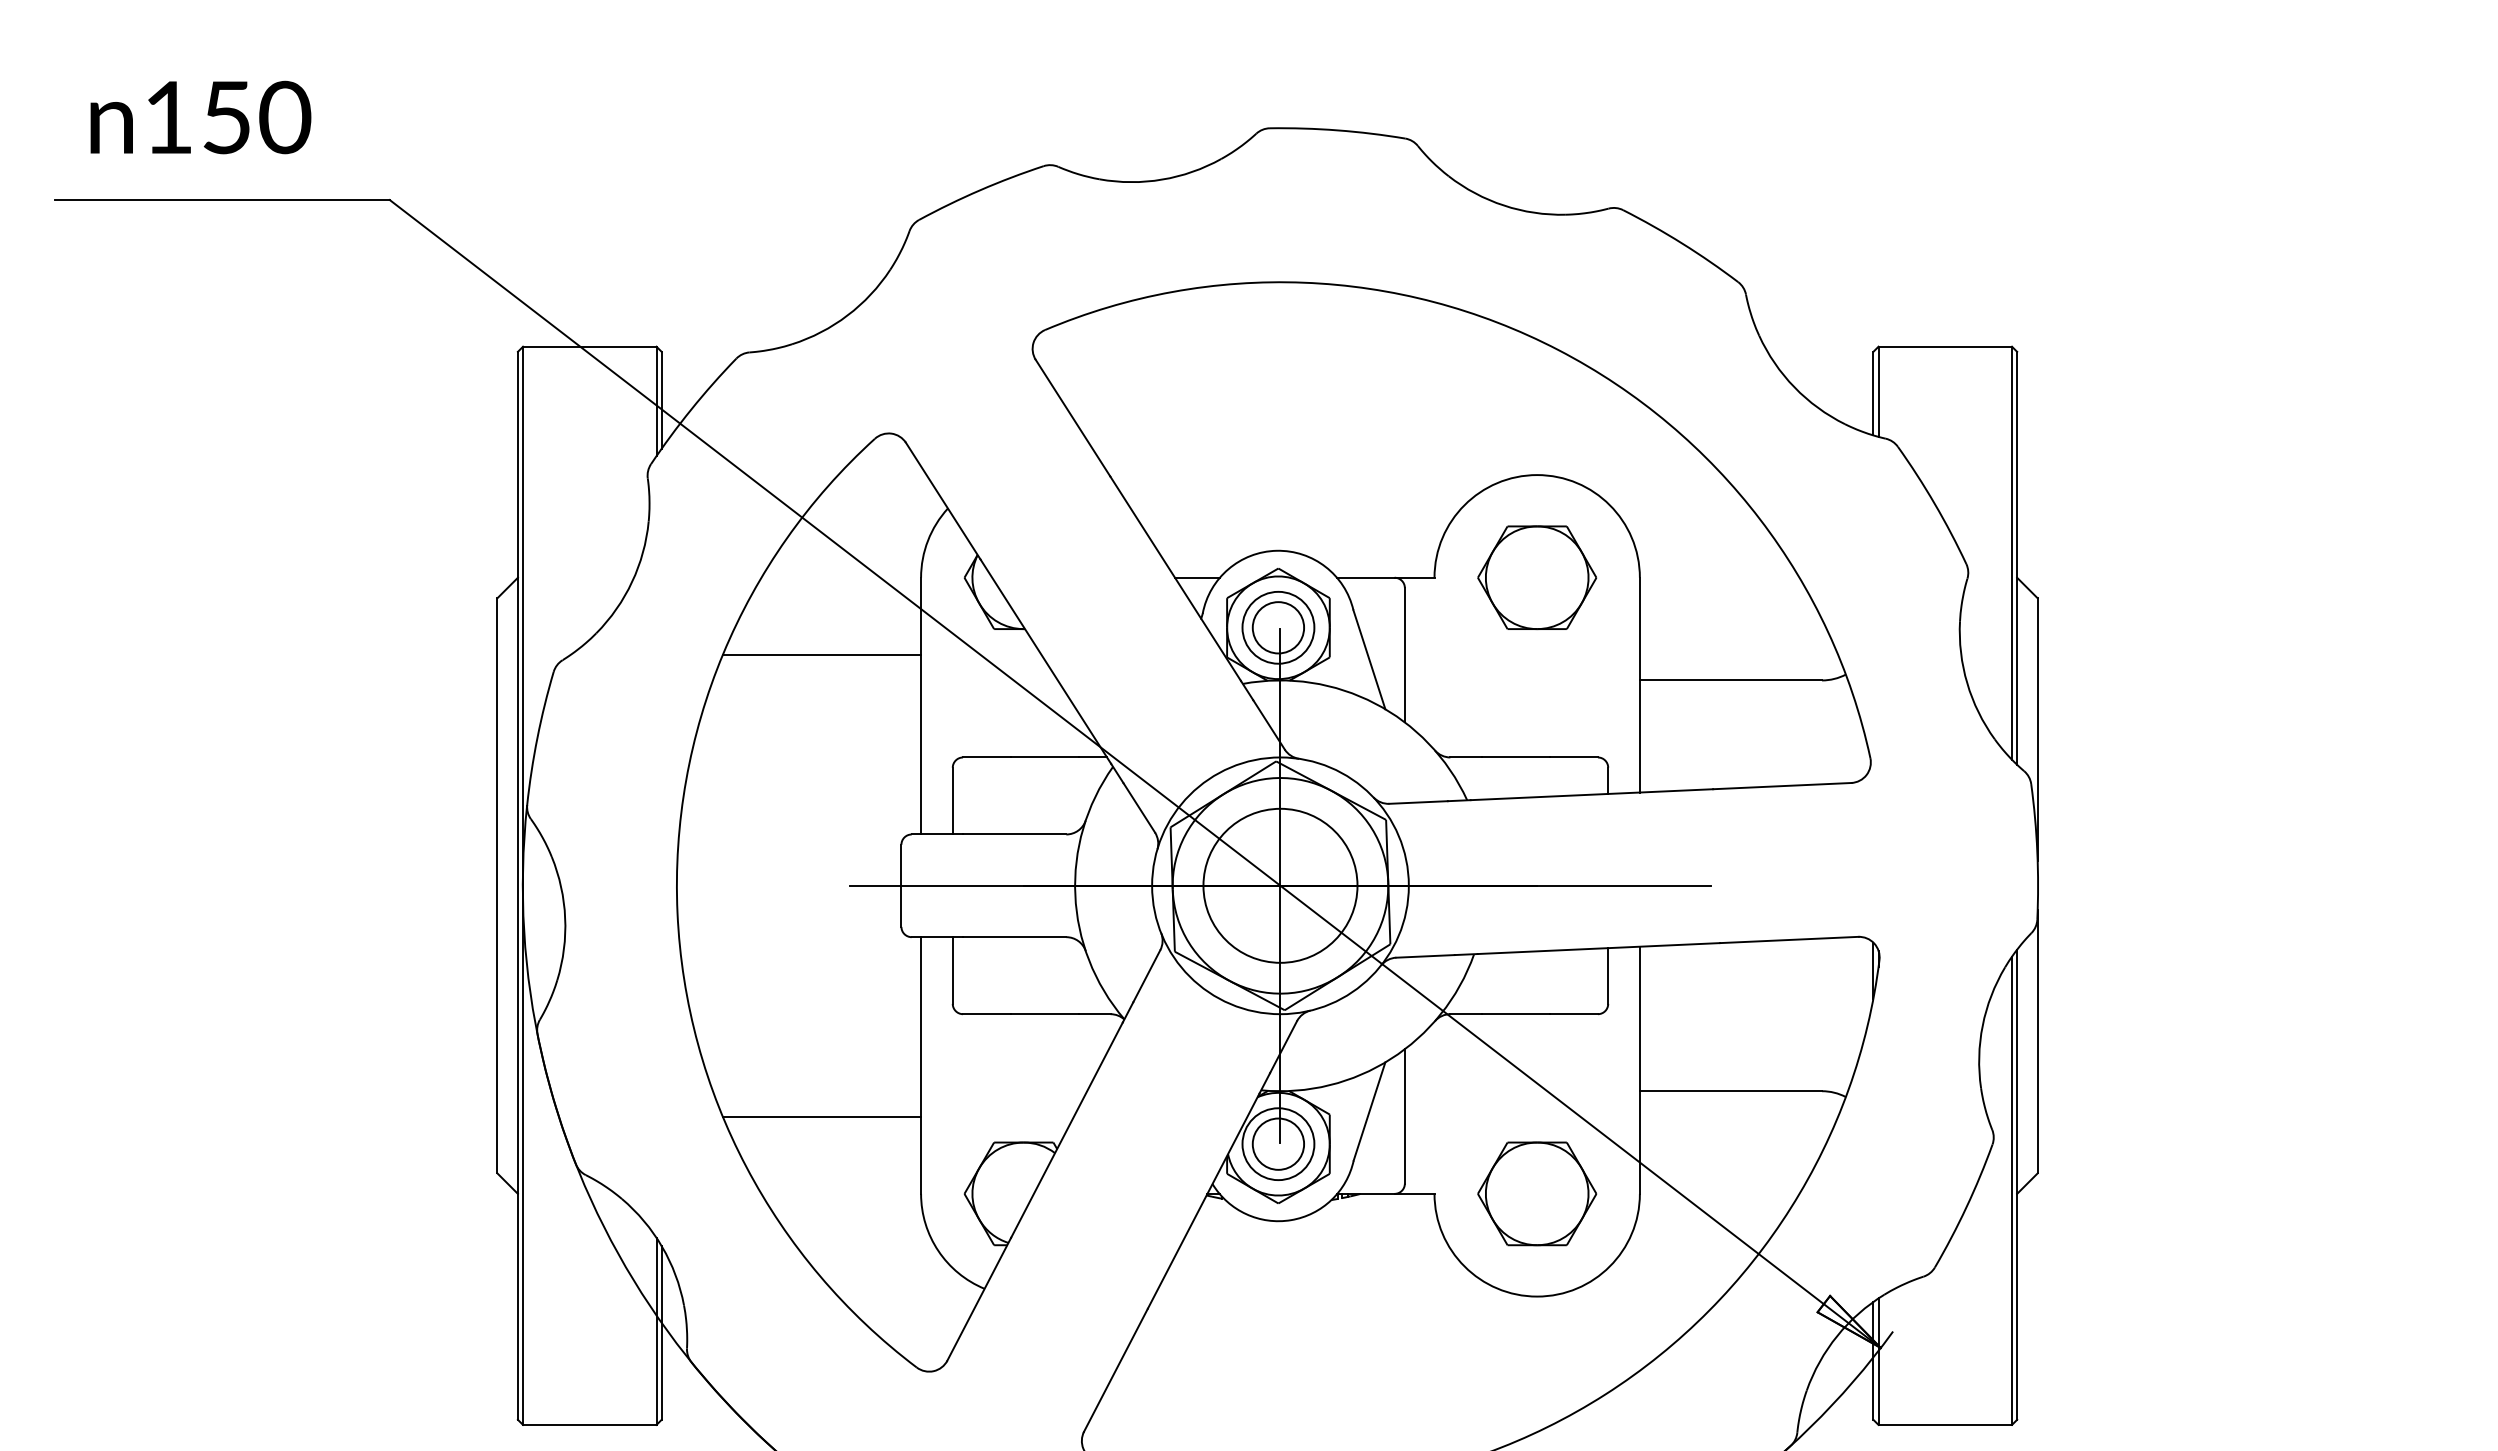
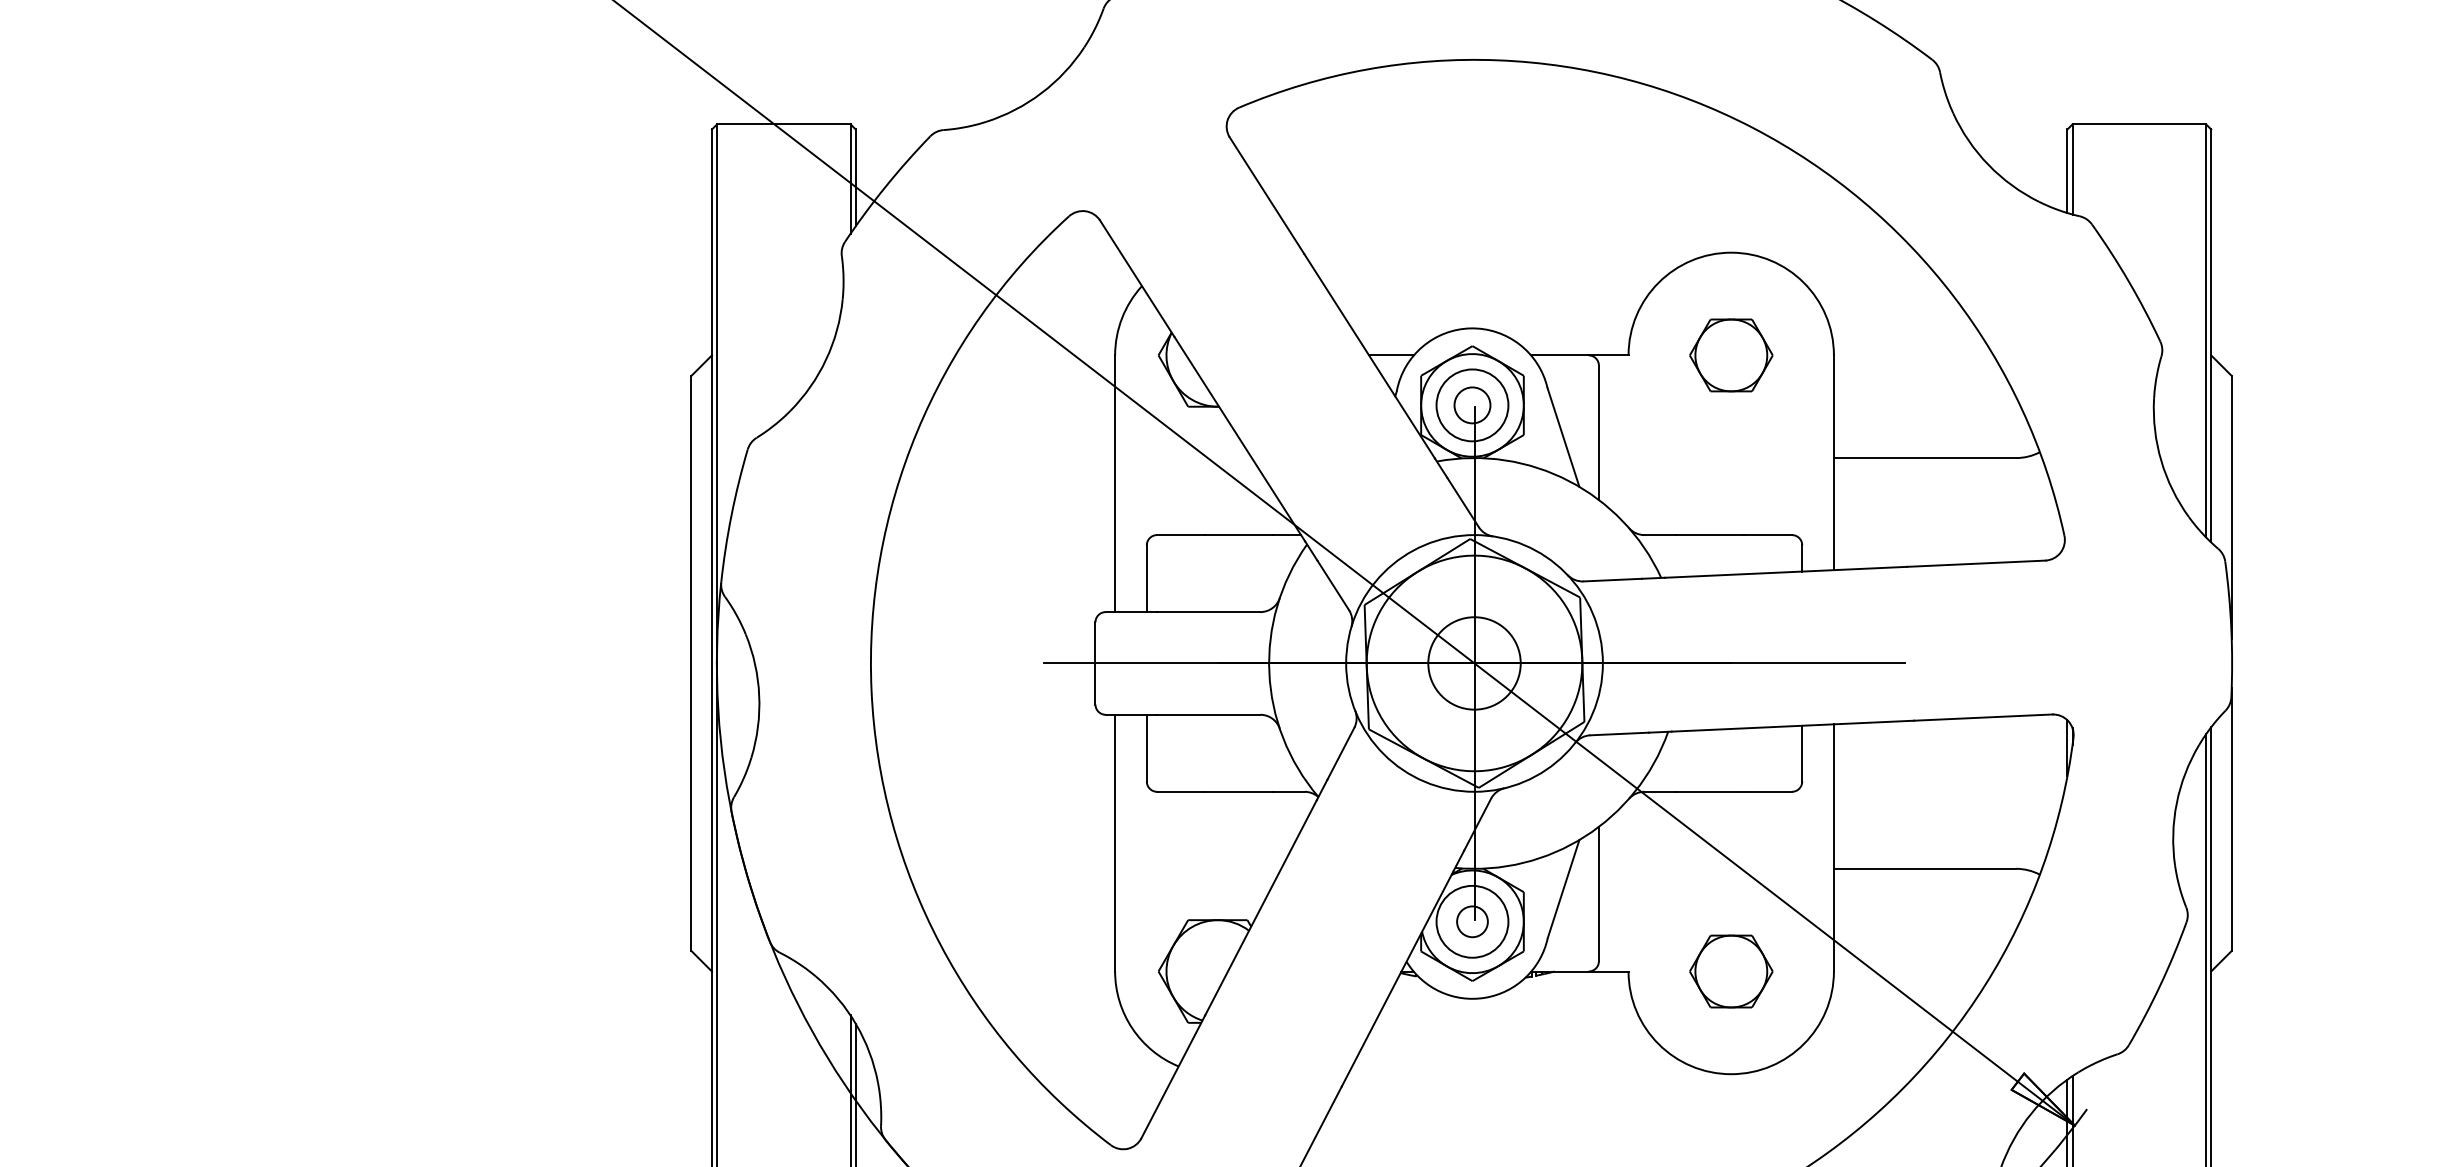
part: (1537, 577) -> (1731, 355), size x0.7
circle: (1278, 627) -> (1472, 405), size x0.7
line: (821, 654) -> (1015, 432), removed
circle: (1280, 885) -> (1474, 663), size x0.6
line: (821, 1116) -> (1015, 894), removed
circle: (1278, 1143) -> (1472, 921), size x0.6
part: (1537, 1193) -> (1731, 971), size x0.7

